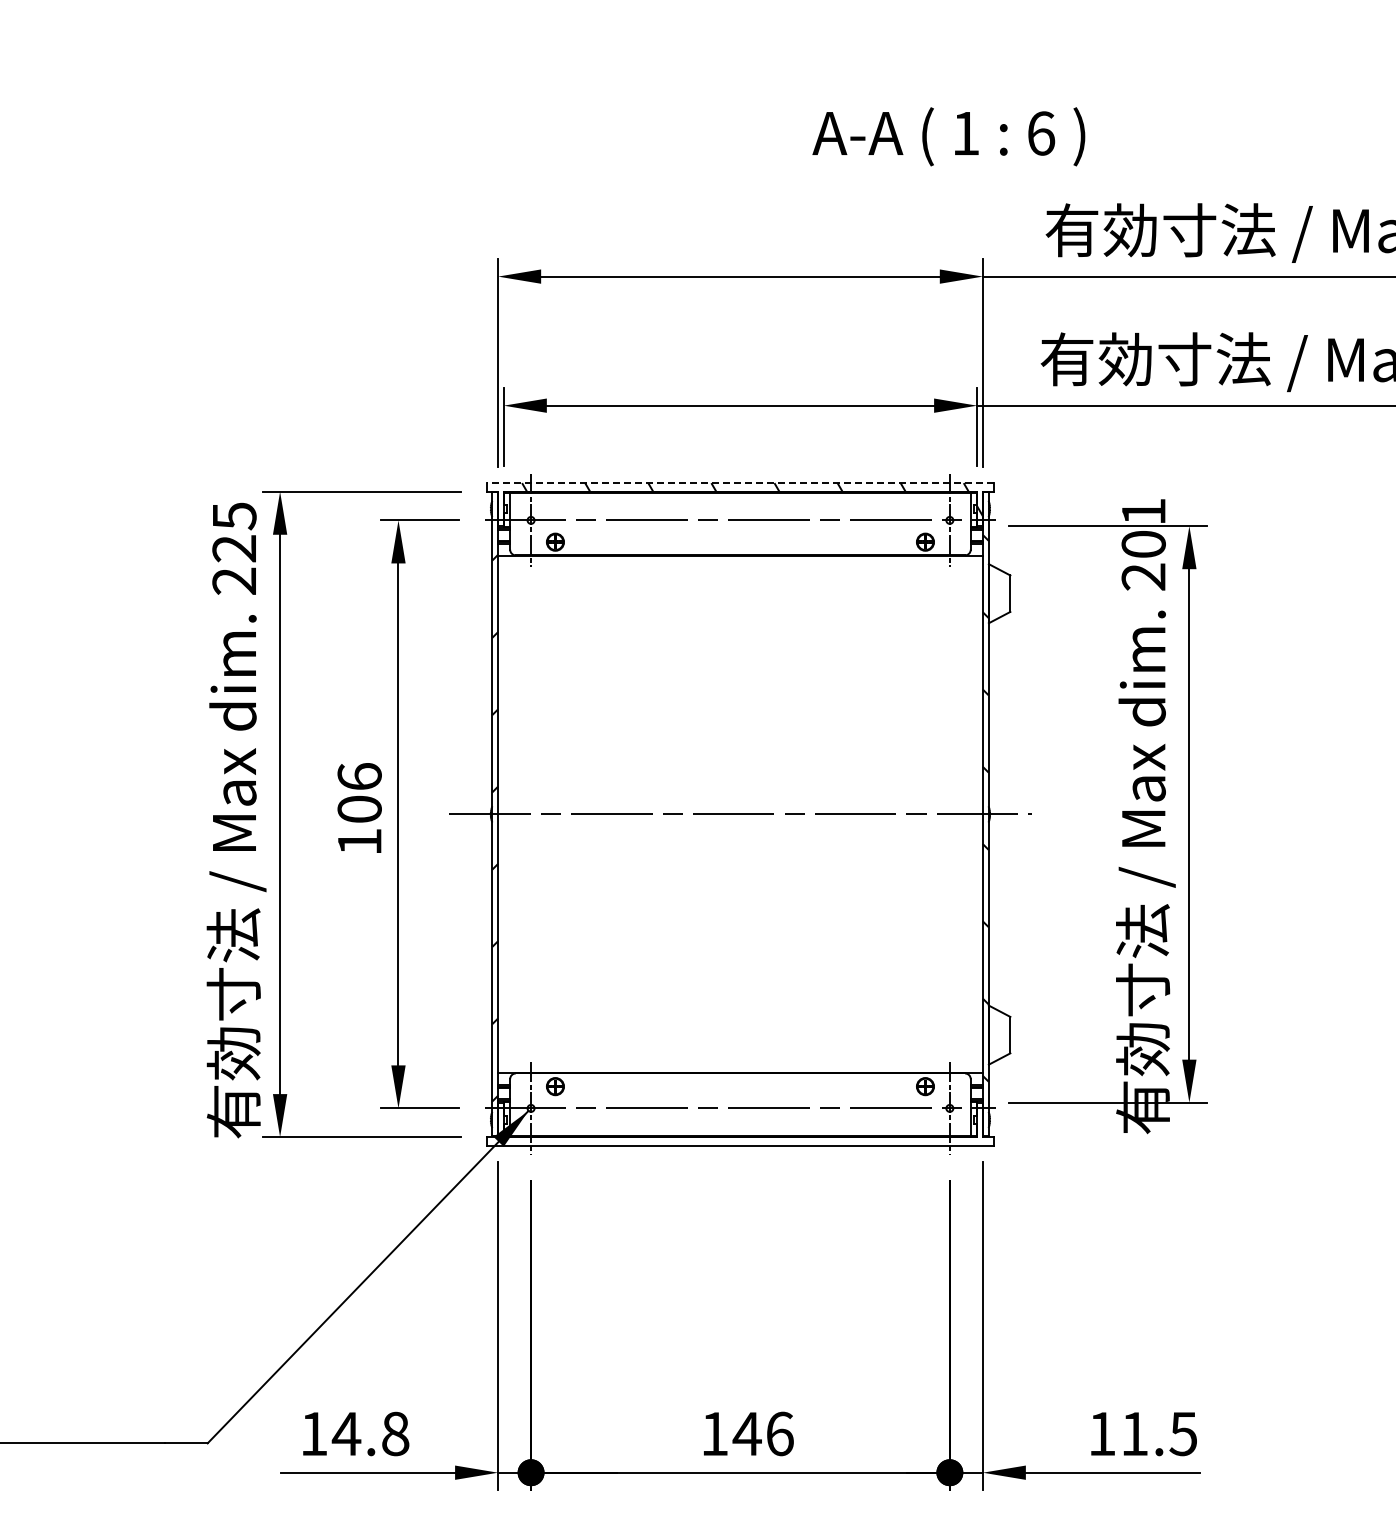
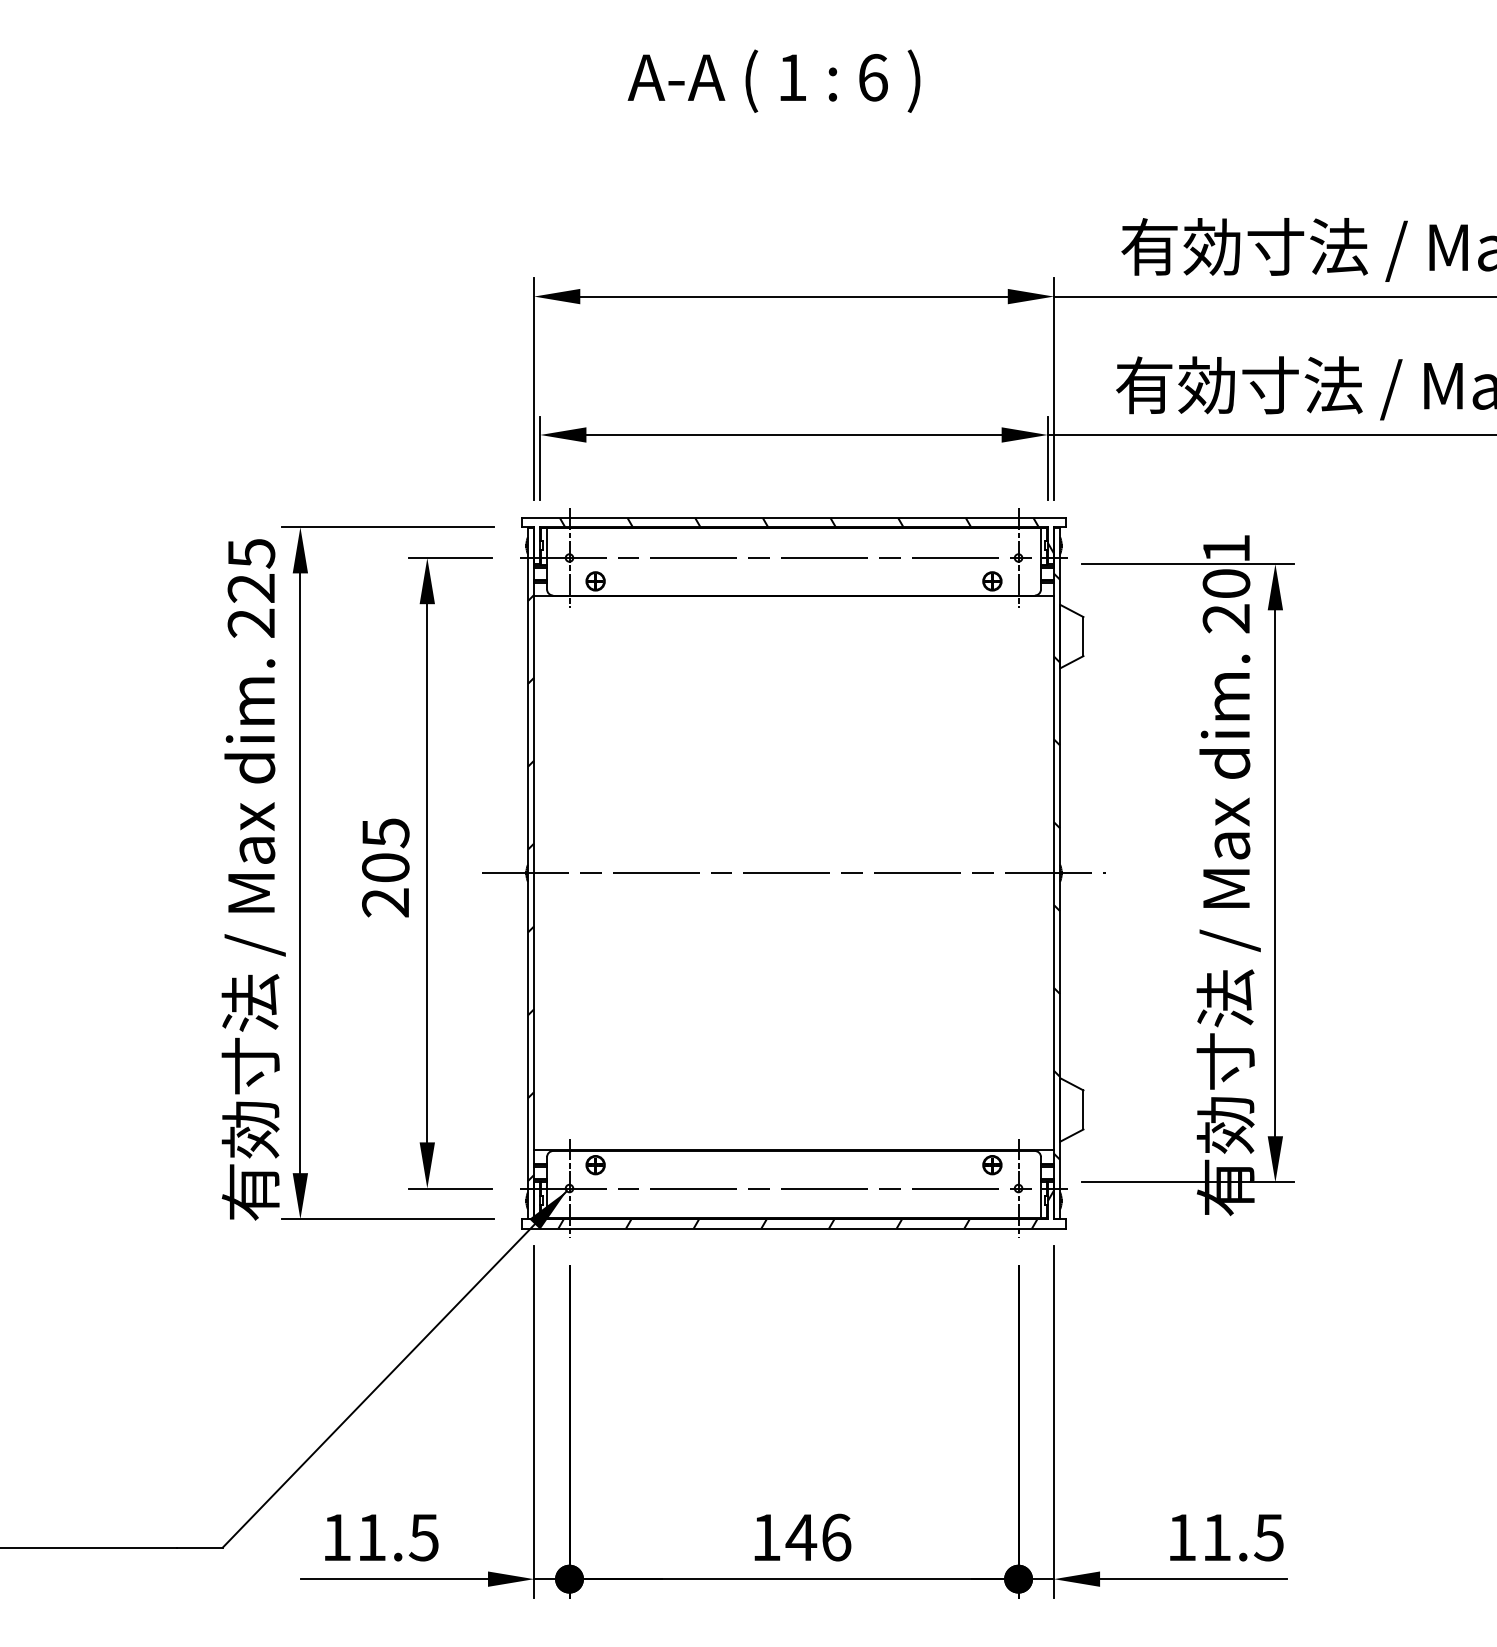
text: (948, 136) -> (773, 80), moved
line: (740, 483) -> (794, 518), dashed -> solid
text: (359, 809) -> (385, 868), 106 -> 205
hatch: (751, 1127) -> (805, 1208), added
text: (370, 1433) -> (397, 1537), 14.8 -> 11.5

